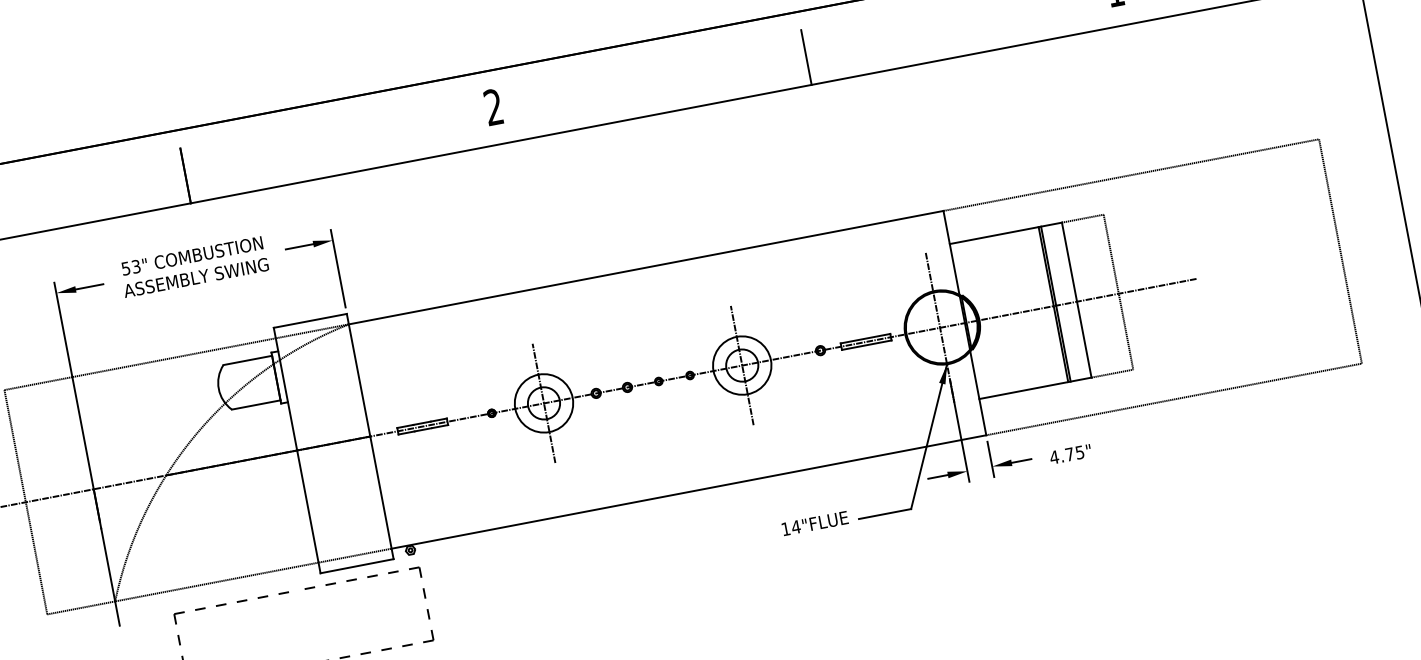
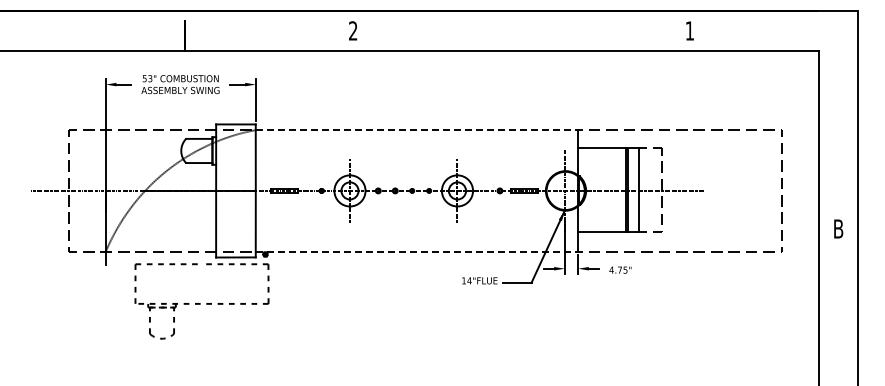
line: (805, 58) -> (521, 36), removed
line: (647, 268) -> (417, 130), solid -> dashed
line: (689, 491) -> (417, 251), solid -> dashed

